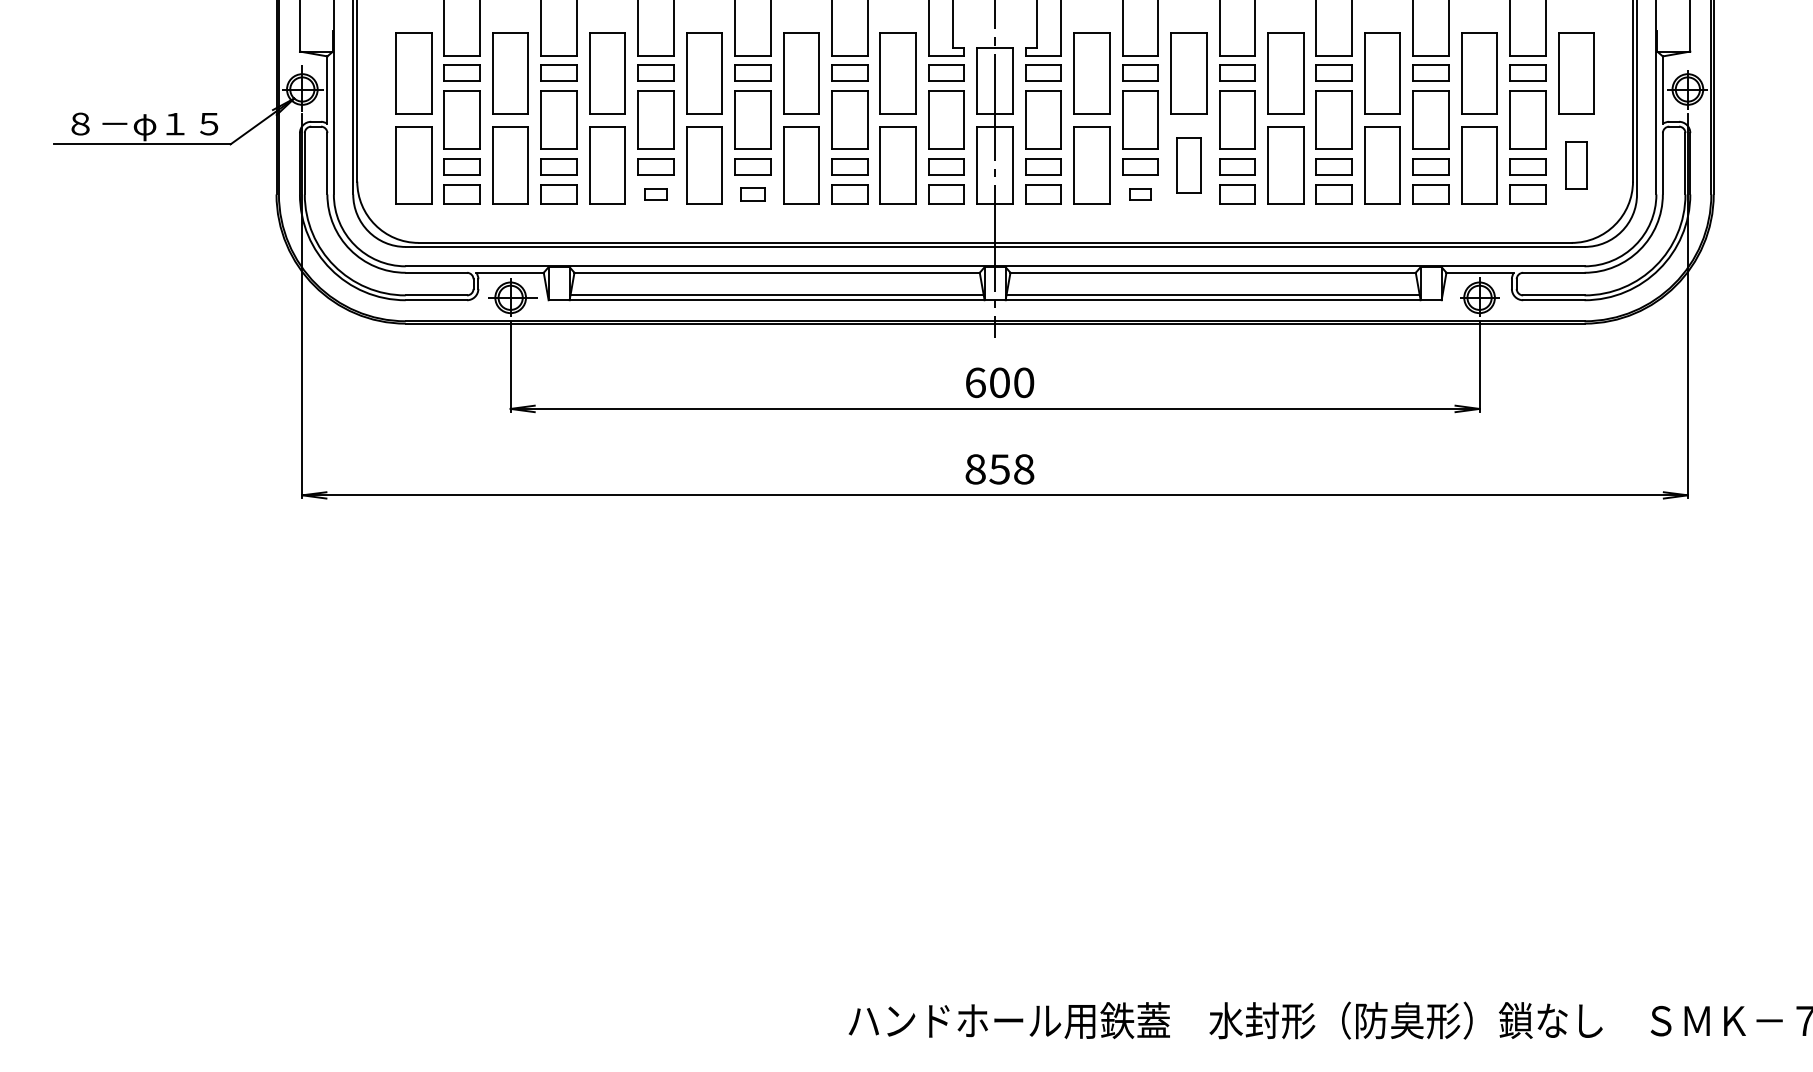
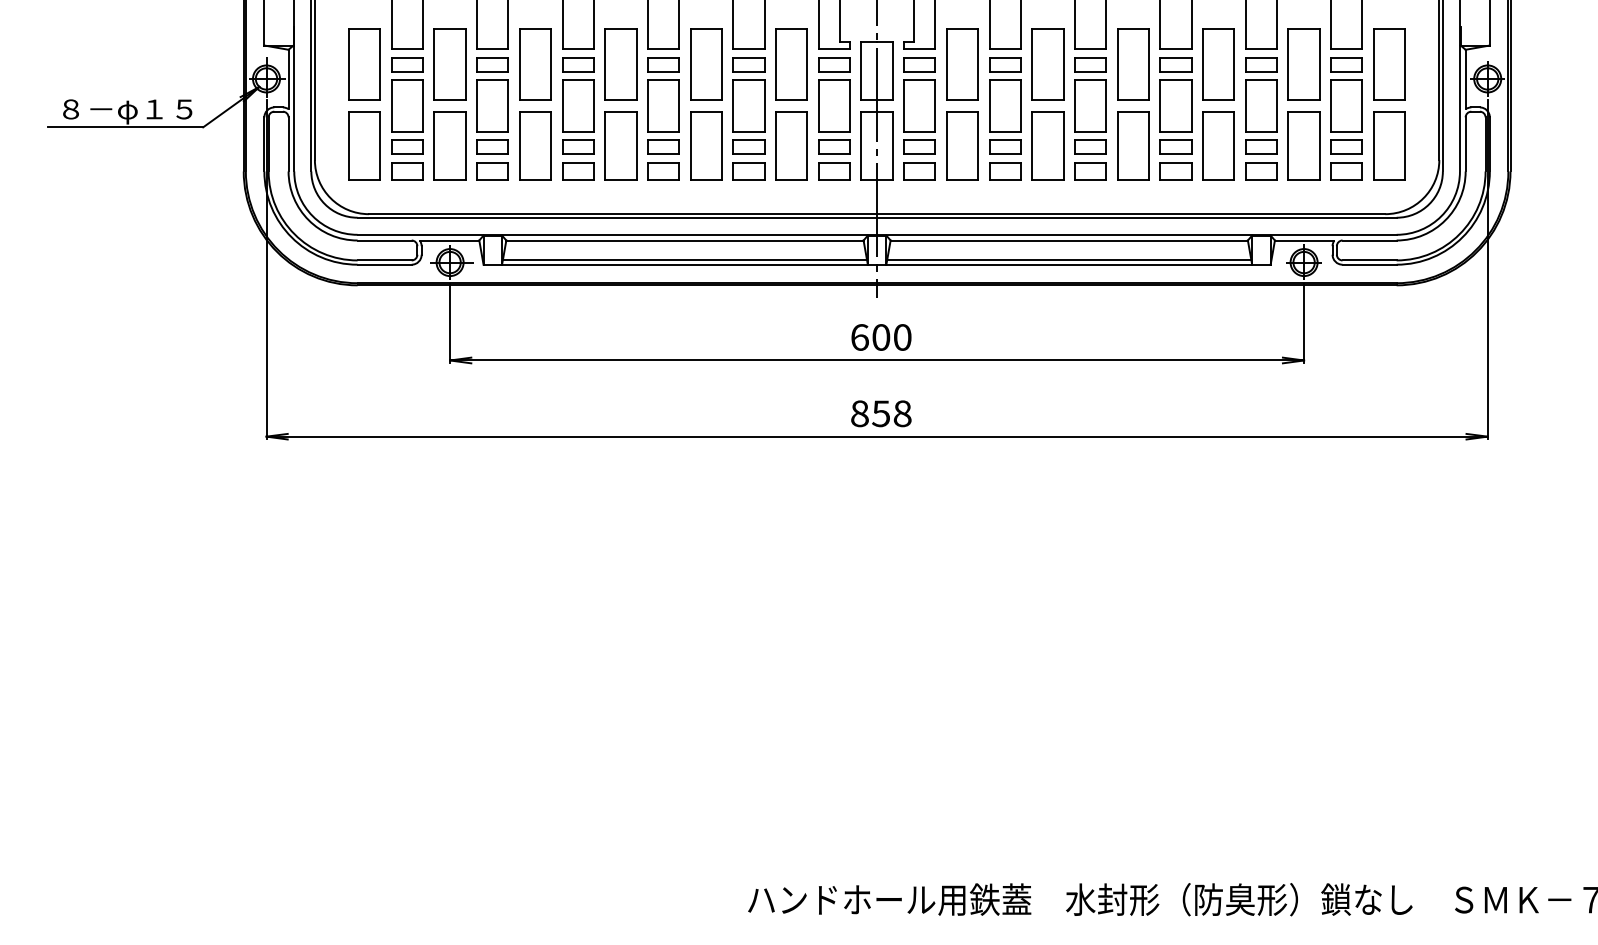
part: (1188, 165) -> (1047, 145), size x1.43
part: (1576, 165) -> (1389, 145), size x1.67
part: (655, 194) -> (577, 171), size x1.67
part: (752, 194) -> (663, 171), size x1.43
part: (1140, 194) -> (1005, 171), size x1.67

